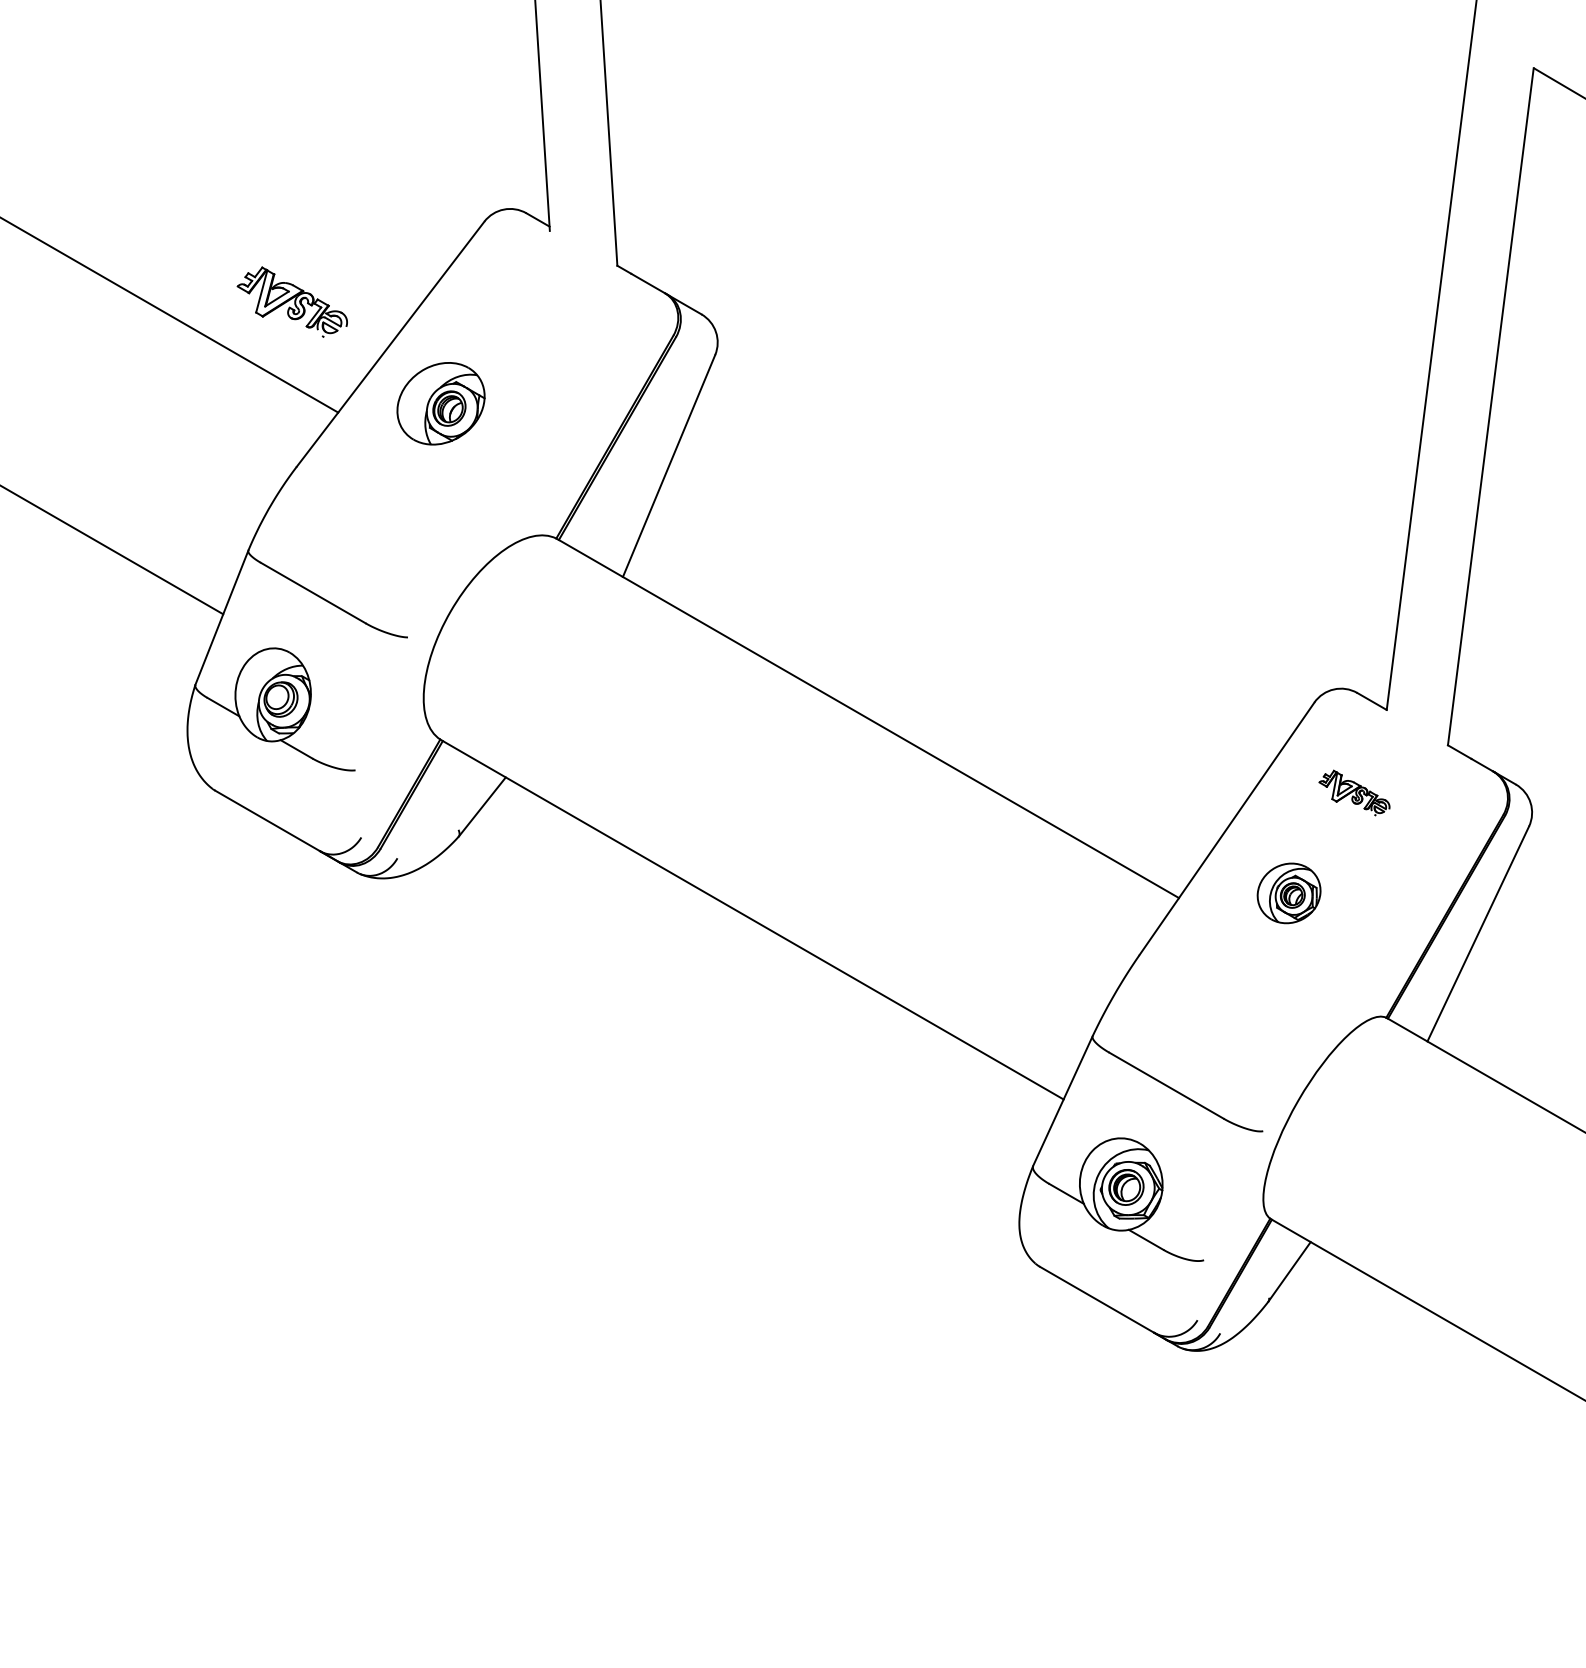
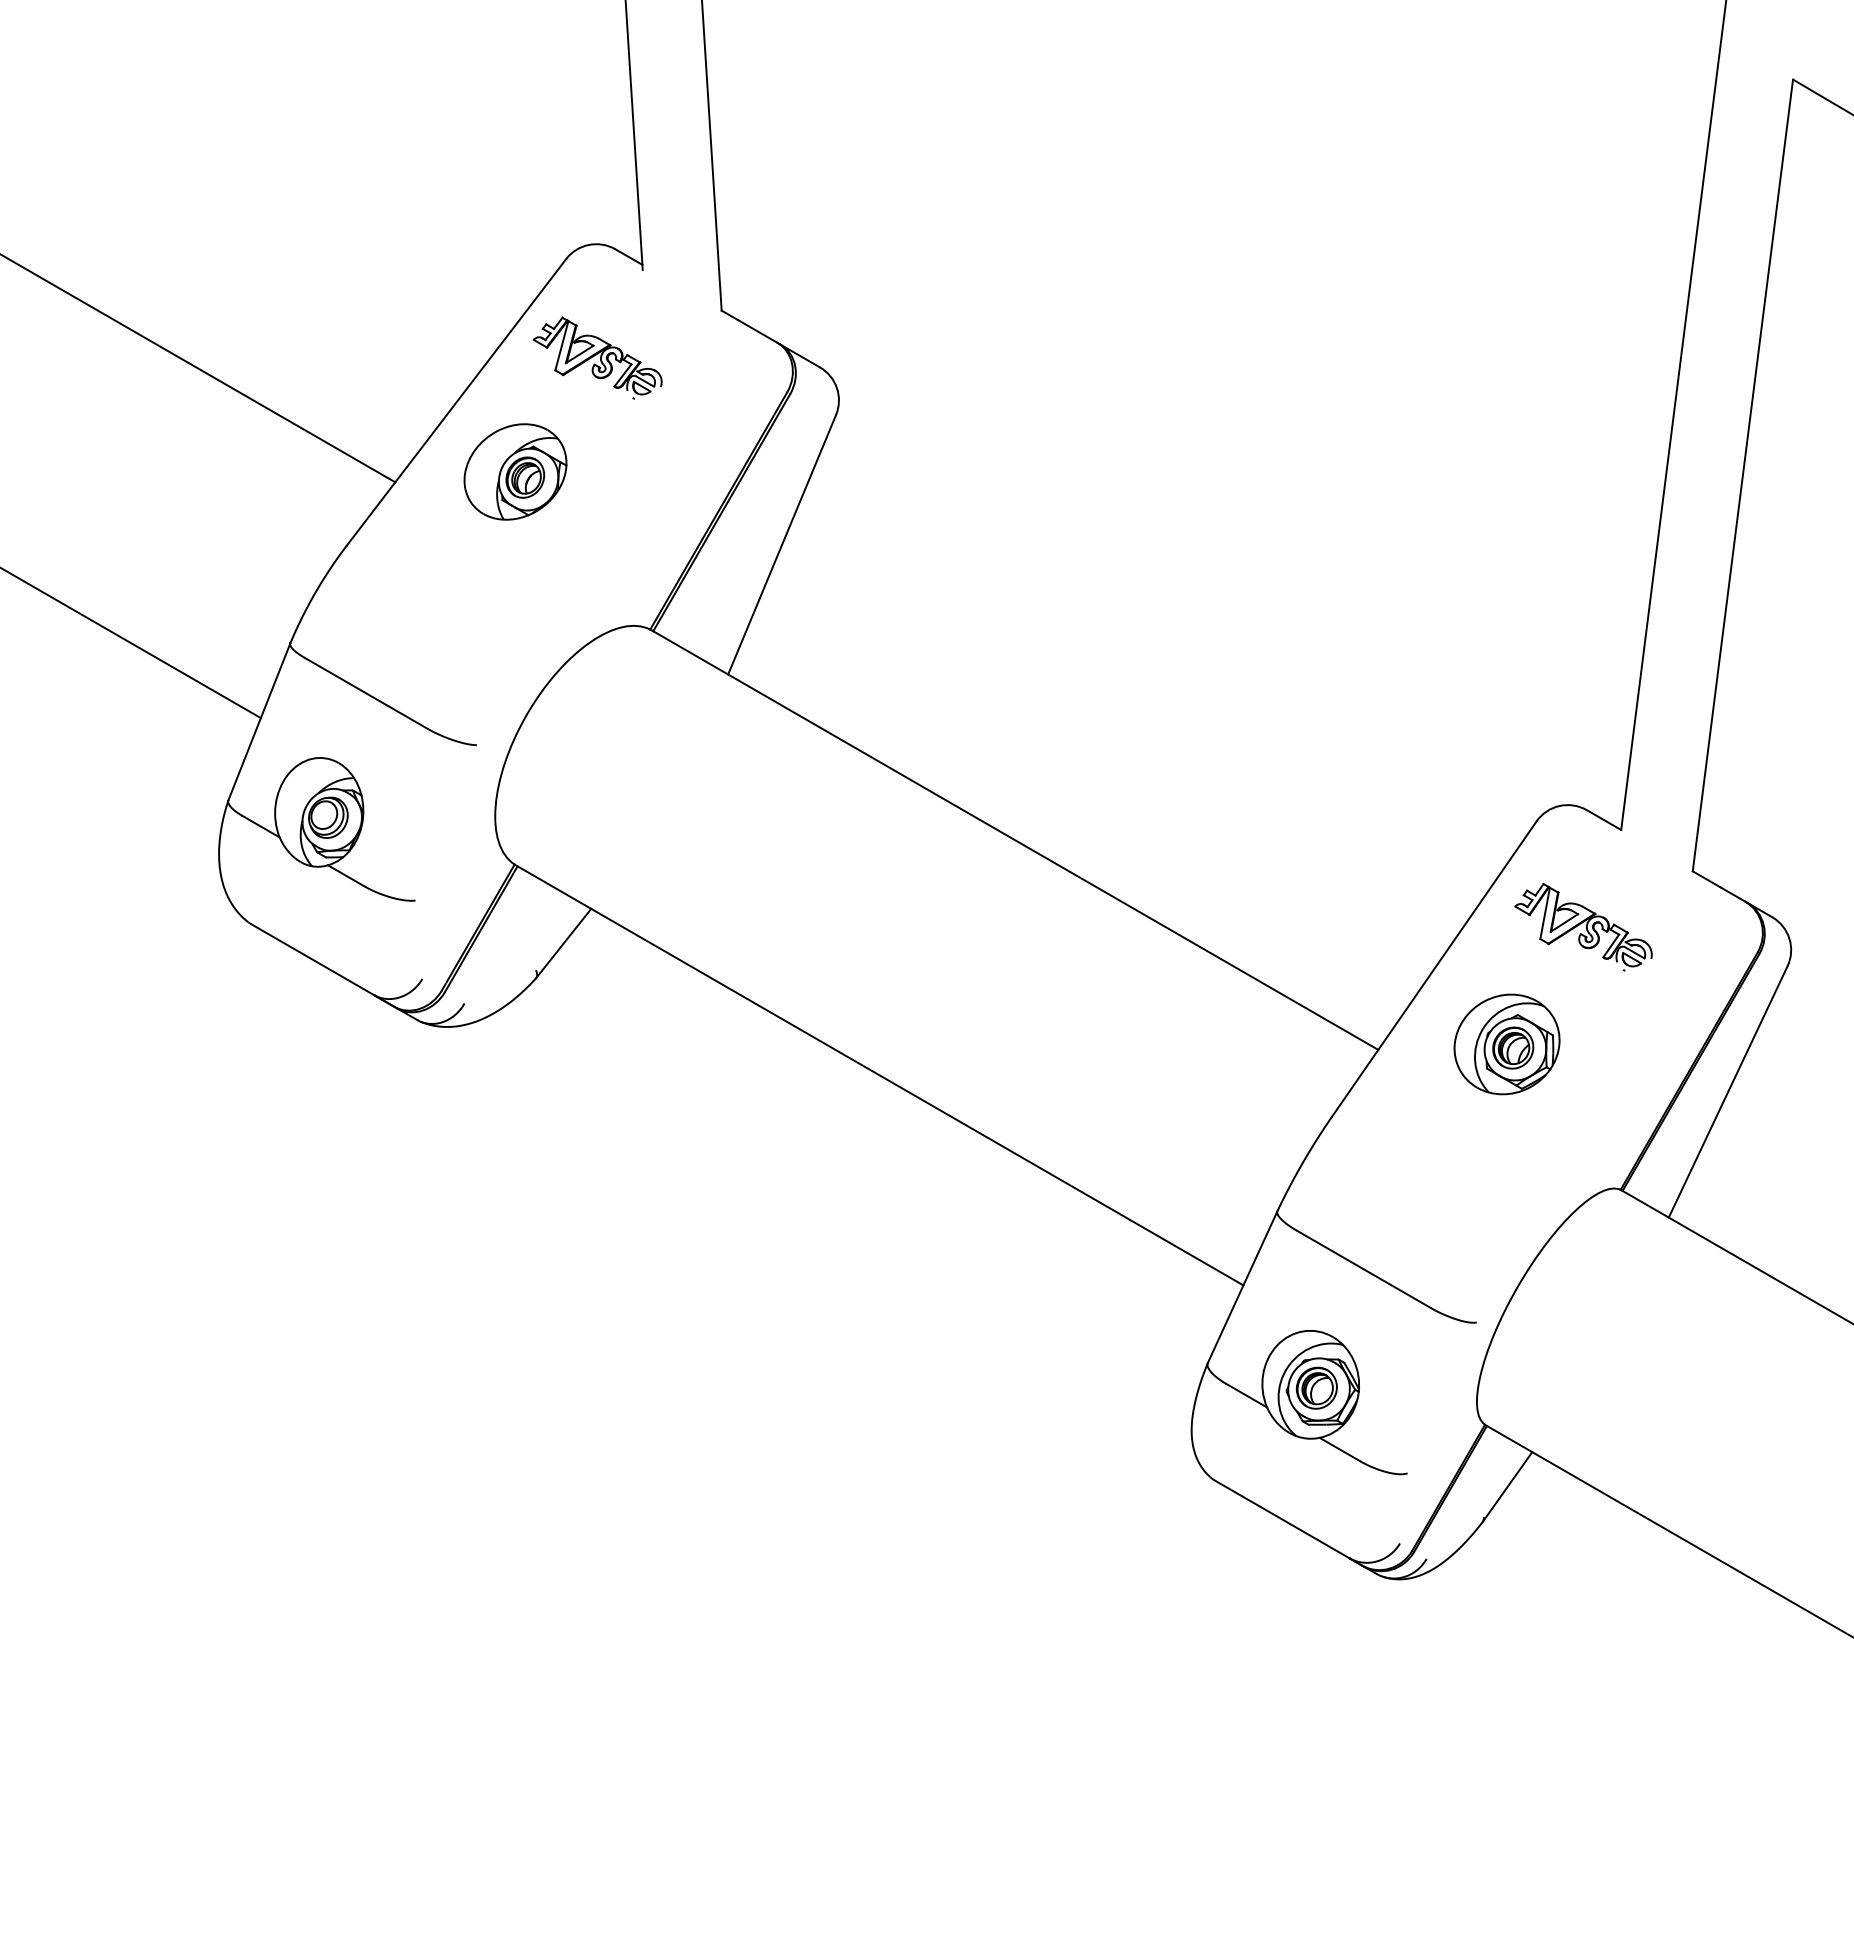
part: (292, 301) -> (597, 357), moved
part: (1354, 792) -> (1583, 926), size x1.67
part: (1288, 893) -> (1506, 1044), size x1.43

